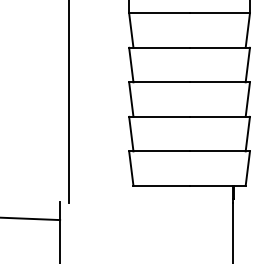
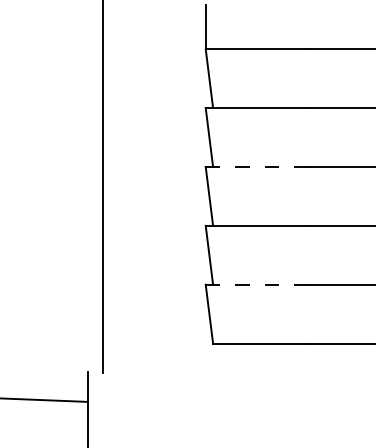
line: (159, 82) -> (257, 167), solid -> dashed
line: (159, 151) -> (257, 284), solid -> dashed

